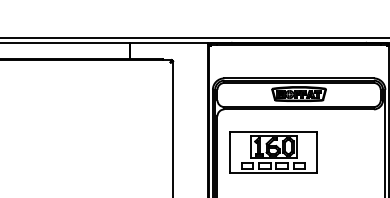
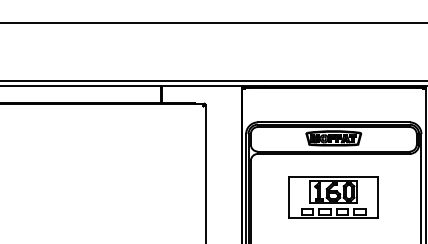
part: (273, 152) -> (333, 197), moved

